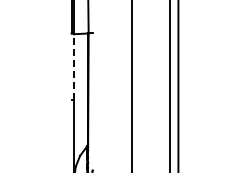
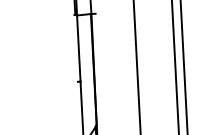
line: (74, 66) -> (79, 47), dashed -> solid

